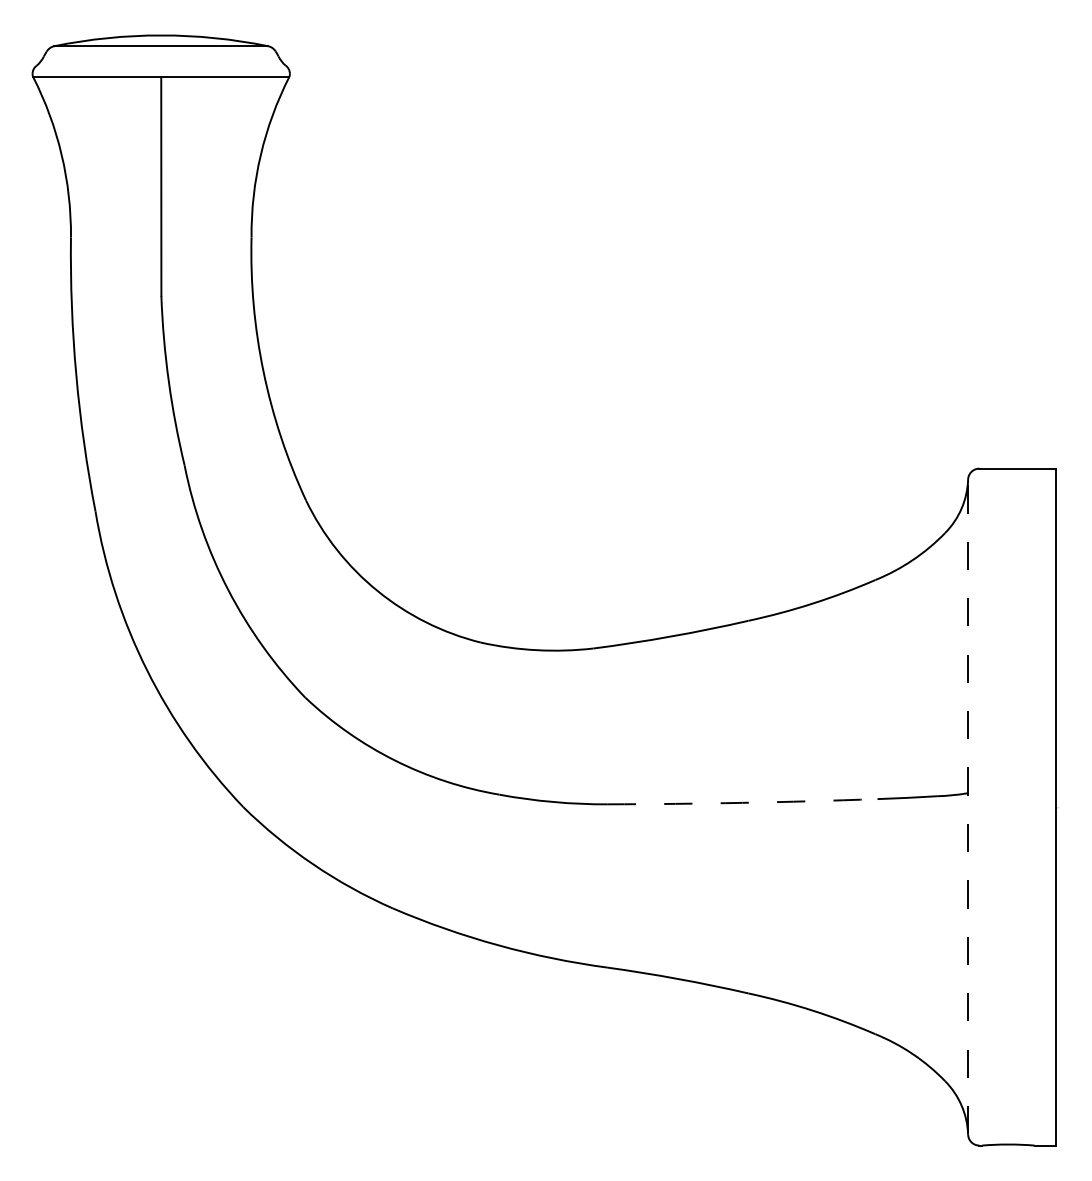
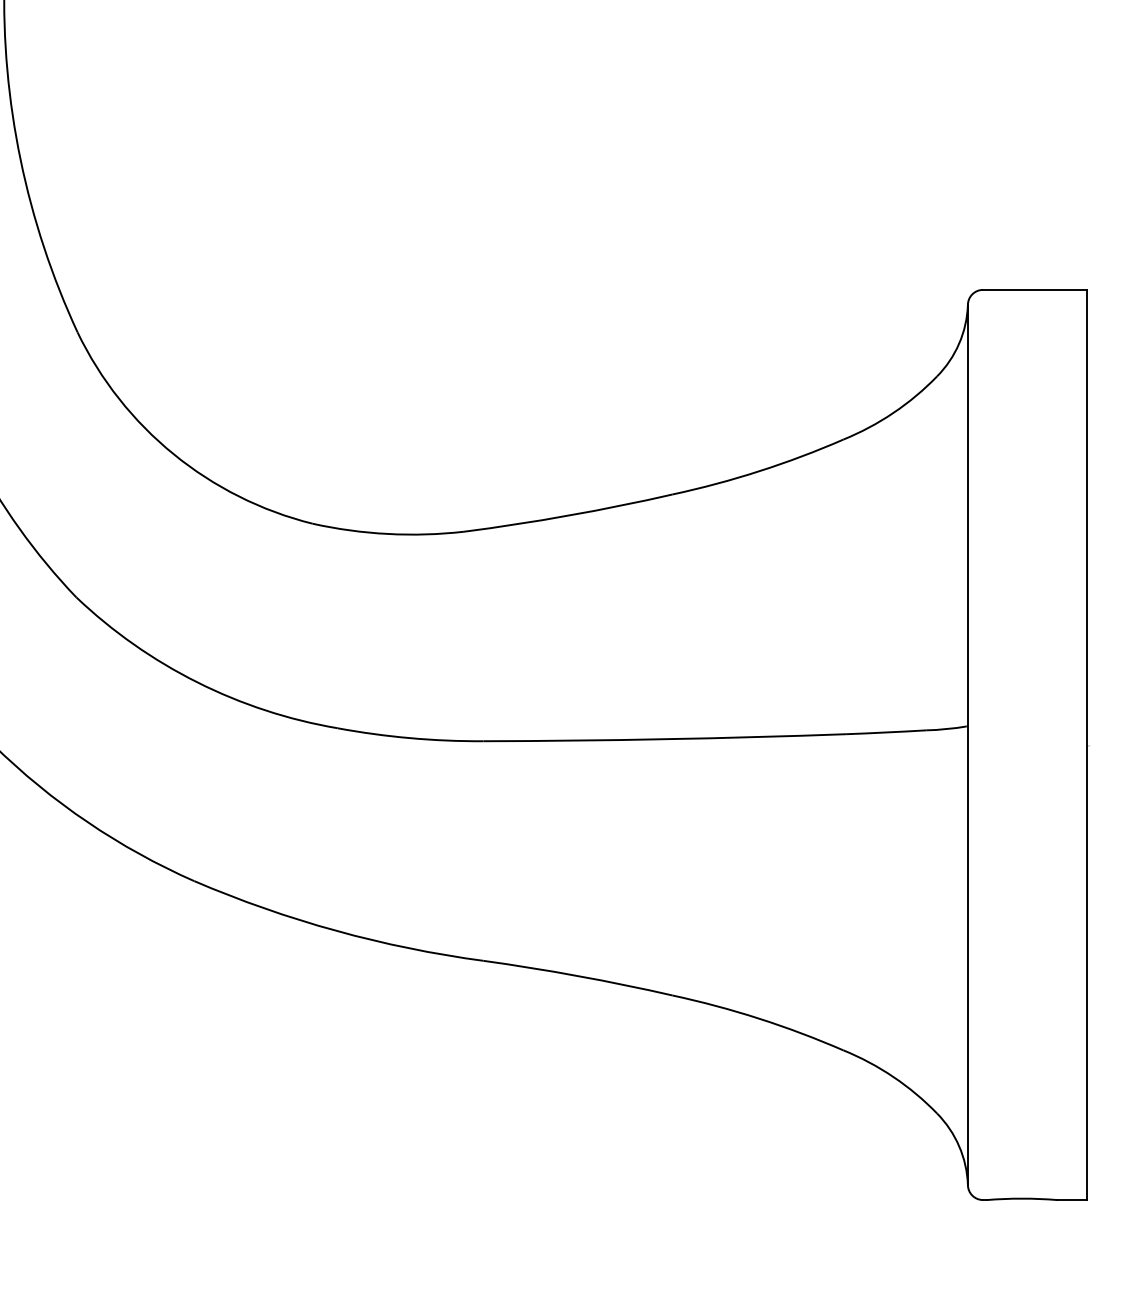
arc: (742, 802) -> (664, 738), dashed -> solid
line: (968, 806) -> (968, 744), dashed -> solid

